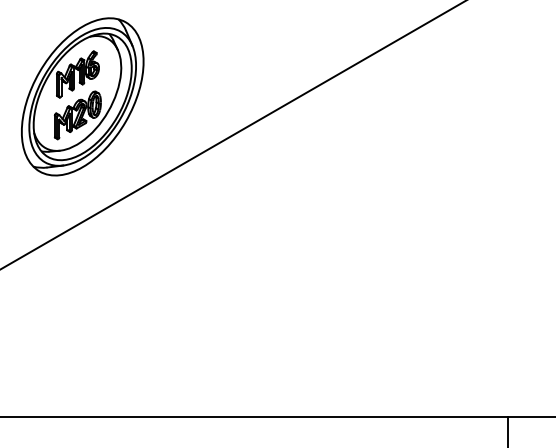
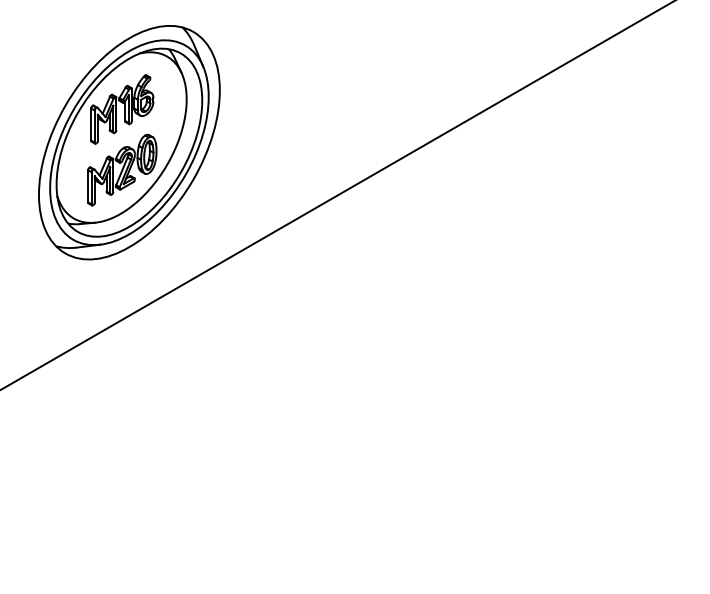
part: (82, 96) -> (129, 142), moved

